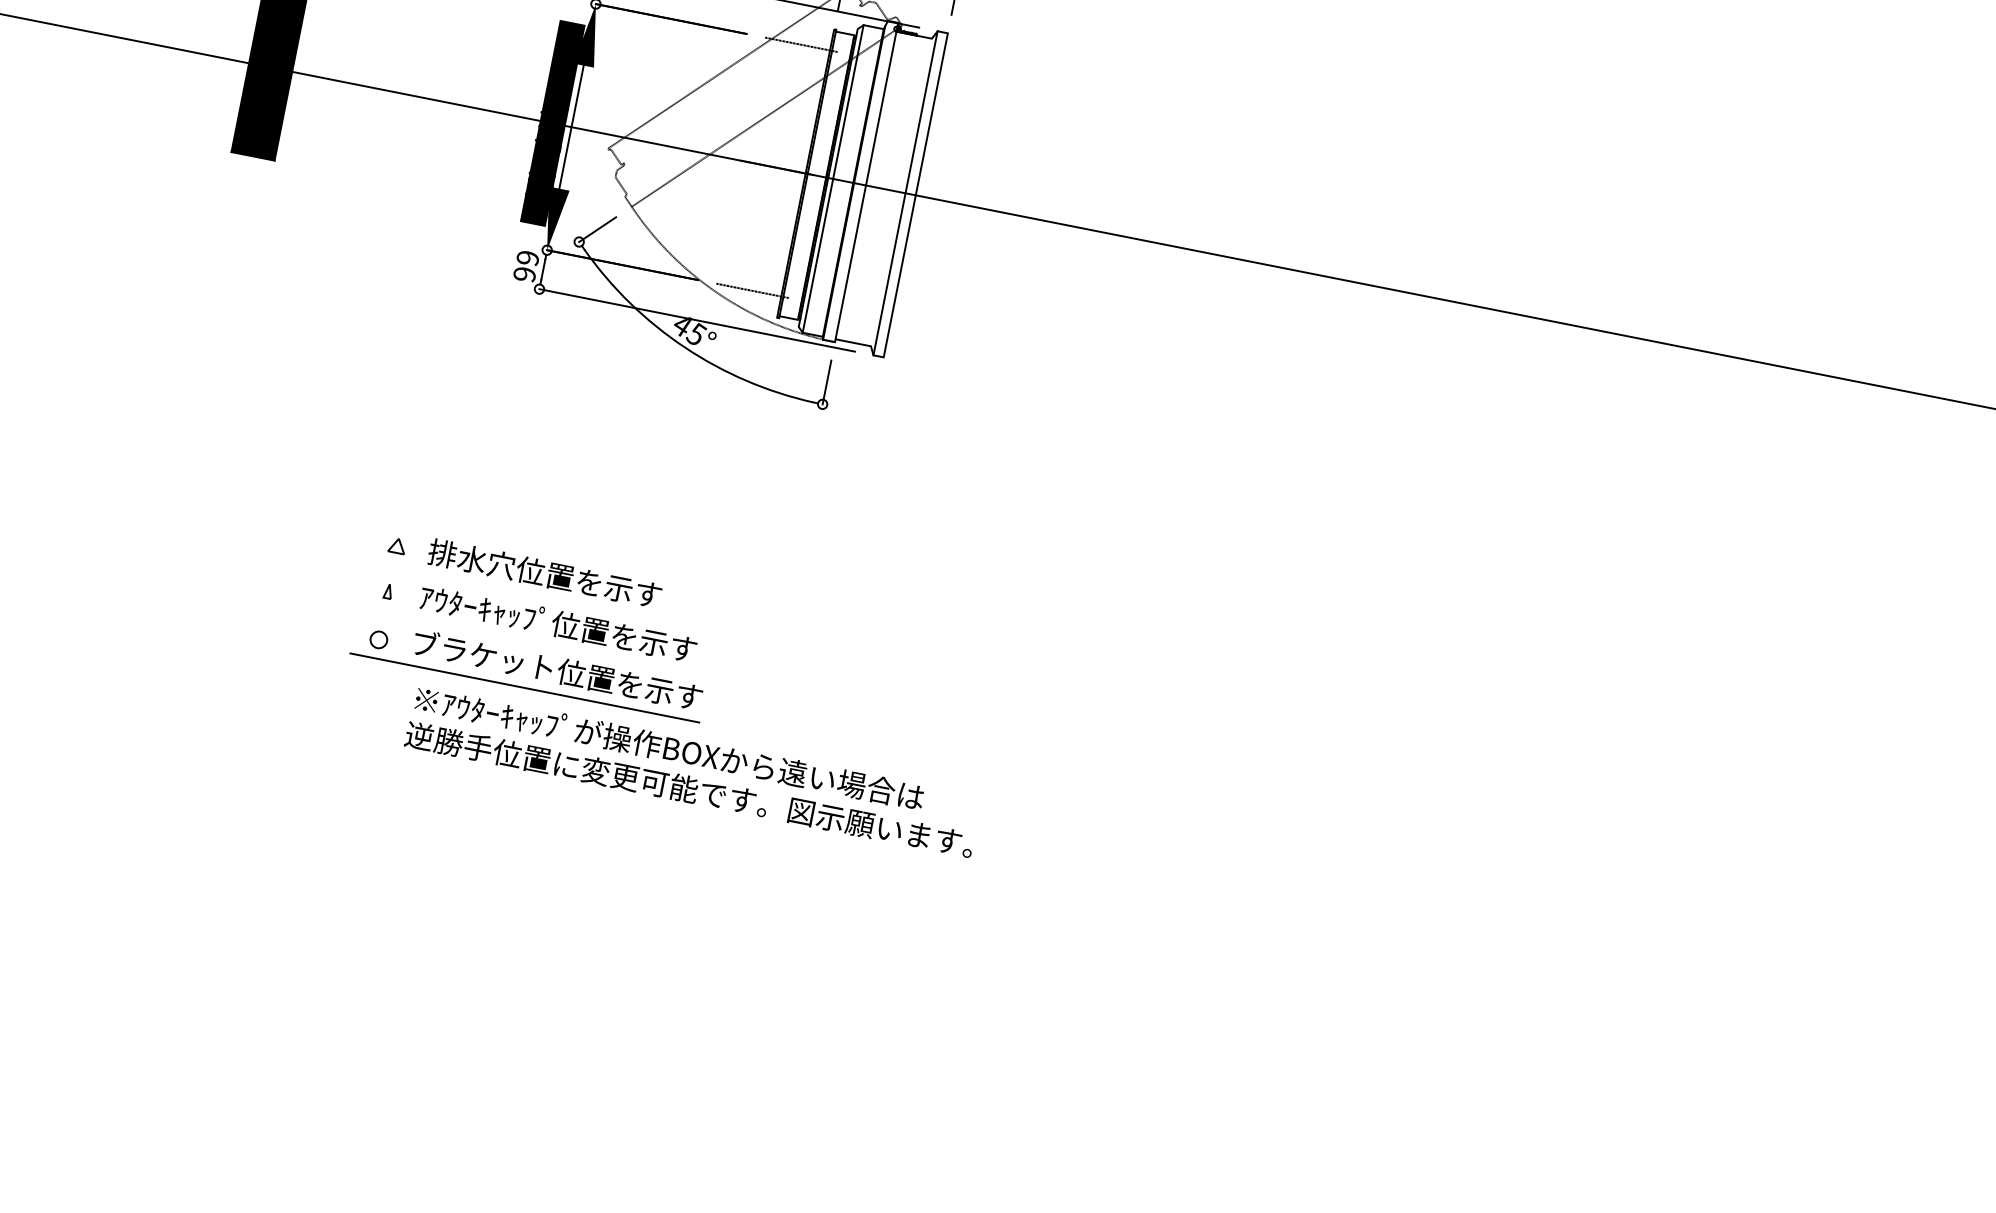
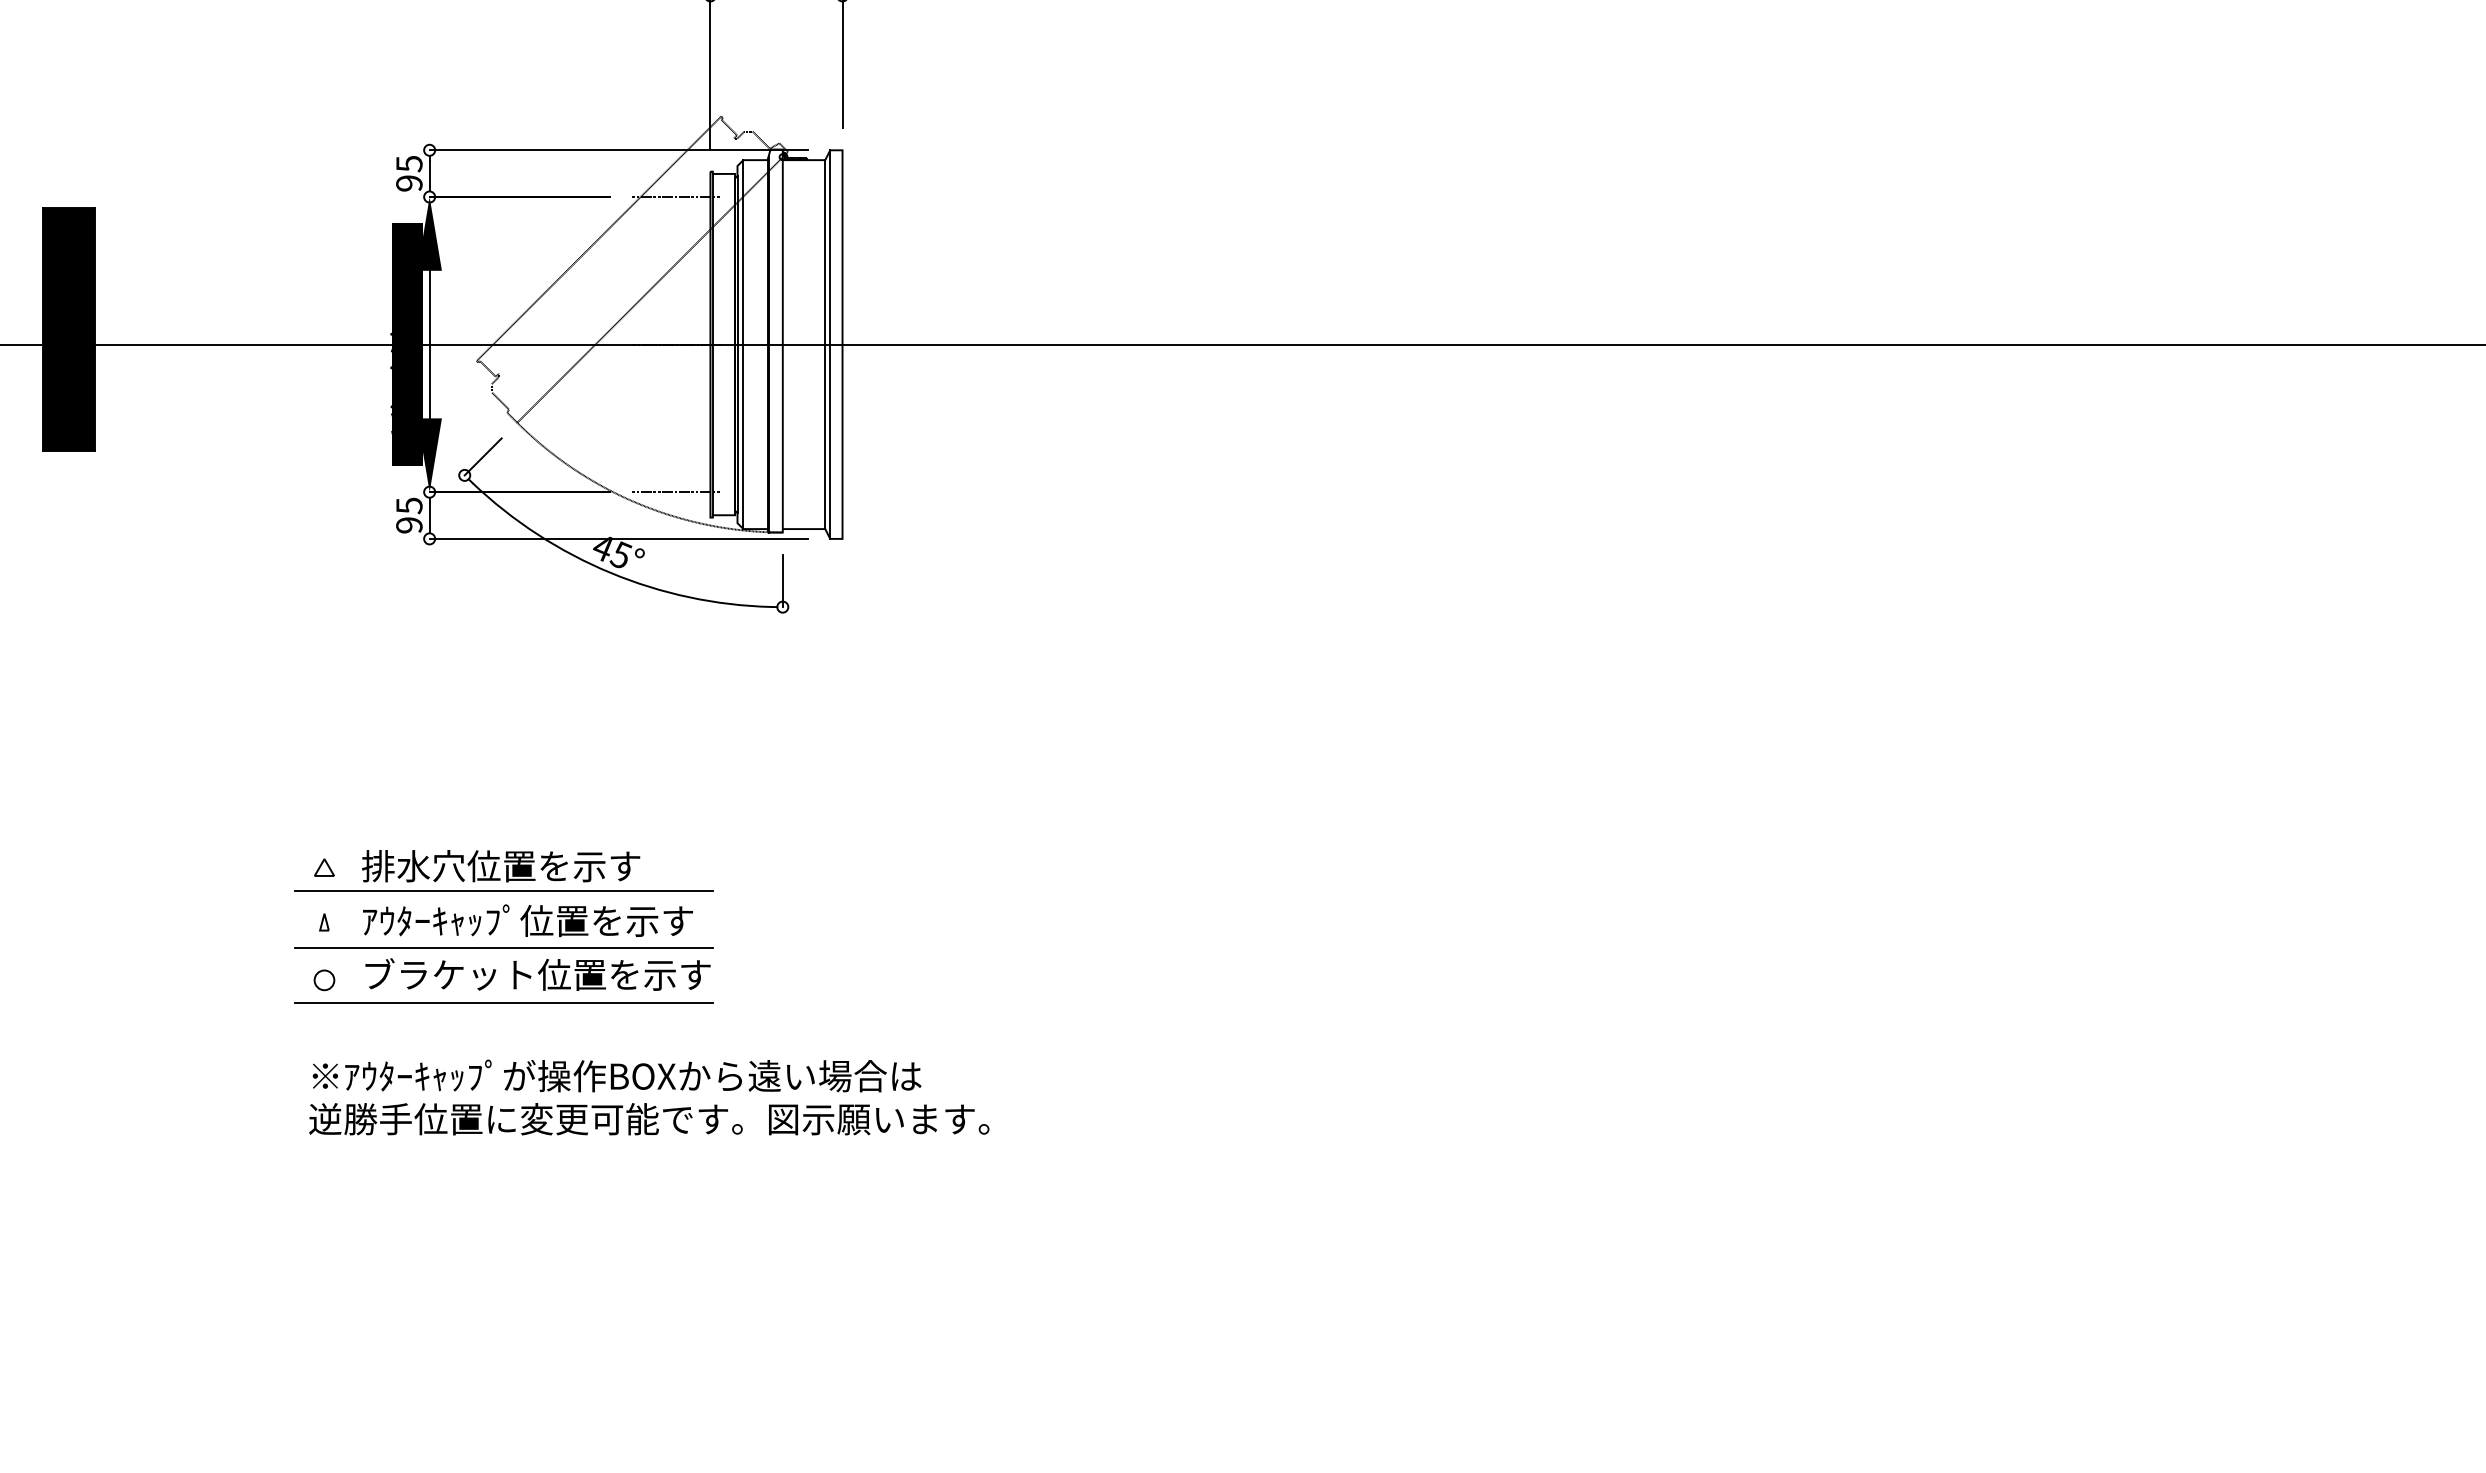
line: (901, 192) -> (825, 344), added
text: (528, 257) -> (409, 505), 99 -> 95
line: (543, 594) -> (503, 890), added
line: (533, 642) -> (503, 947), added
text: (693, 771) -> (649, 1097), moved

